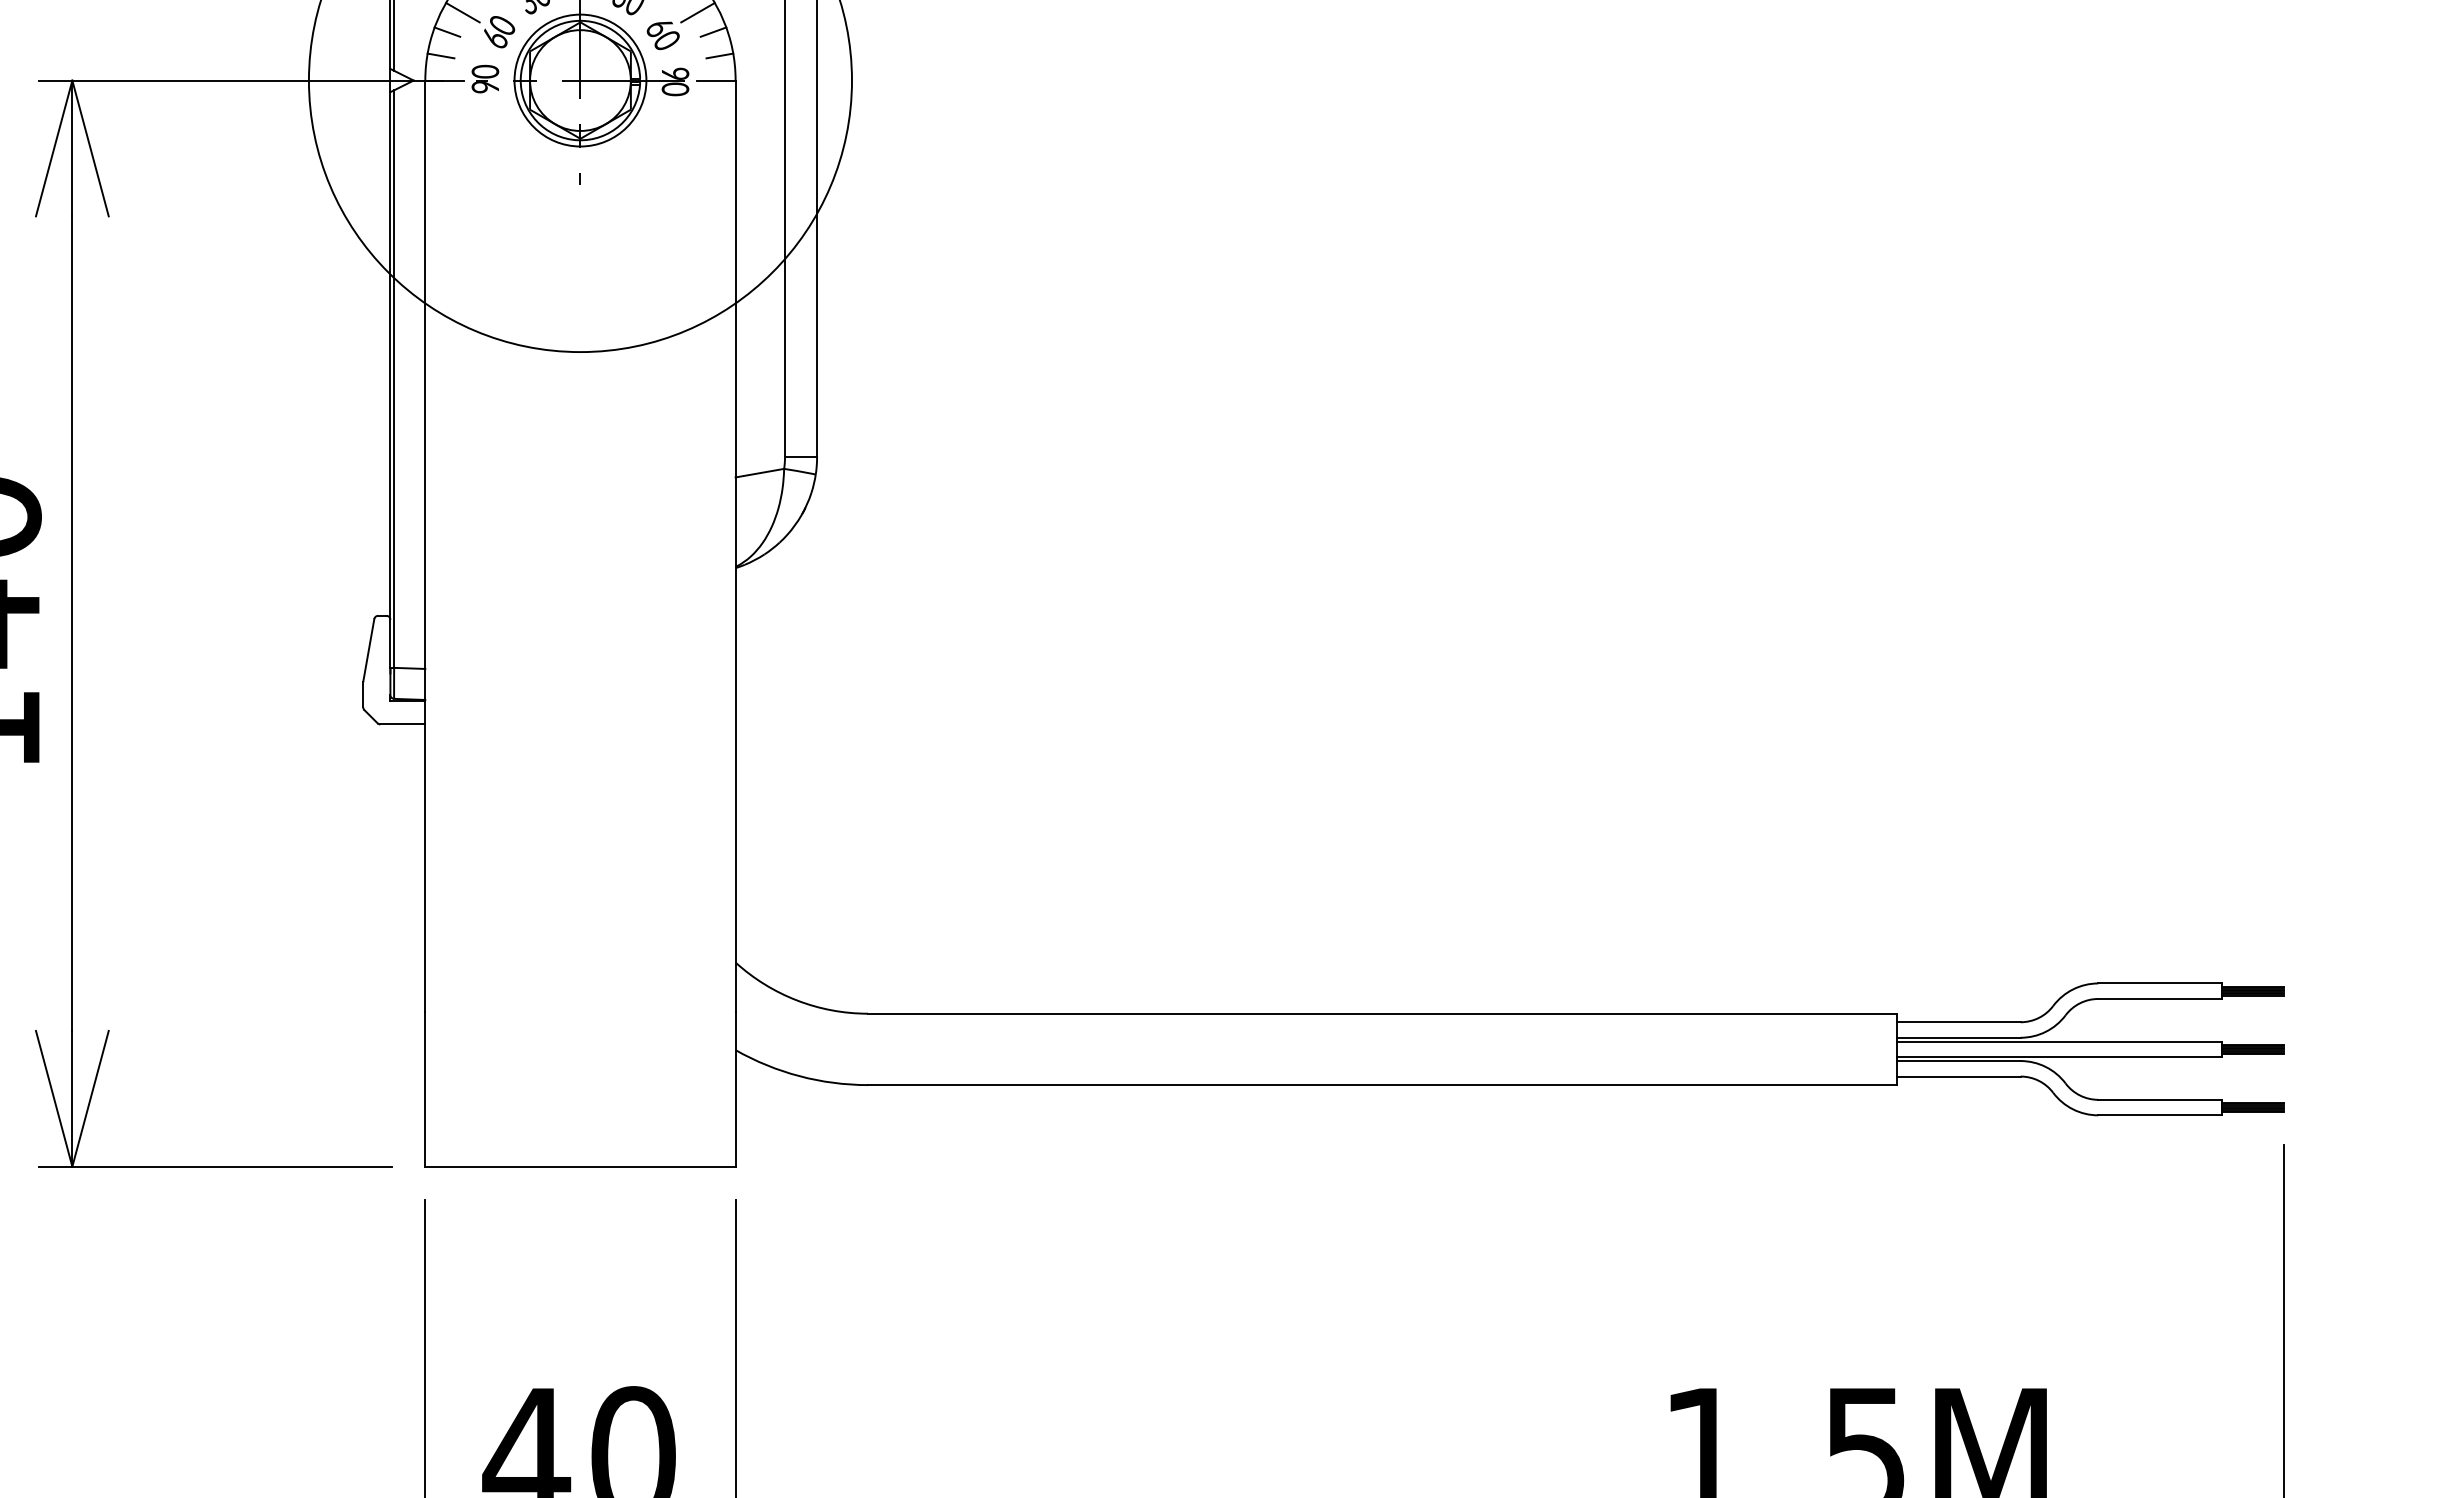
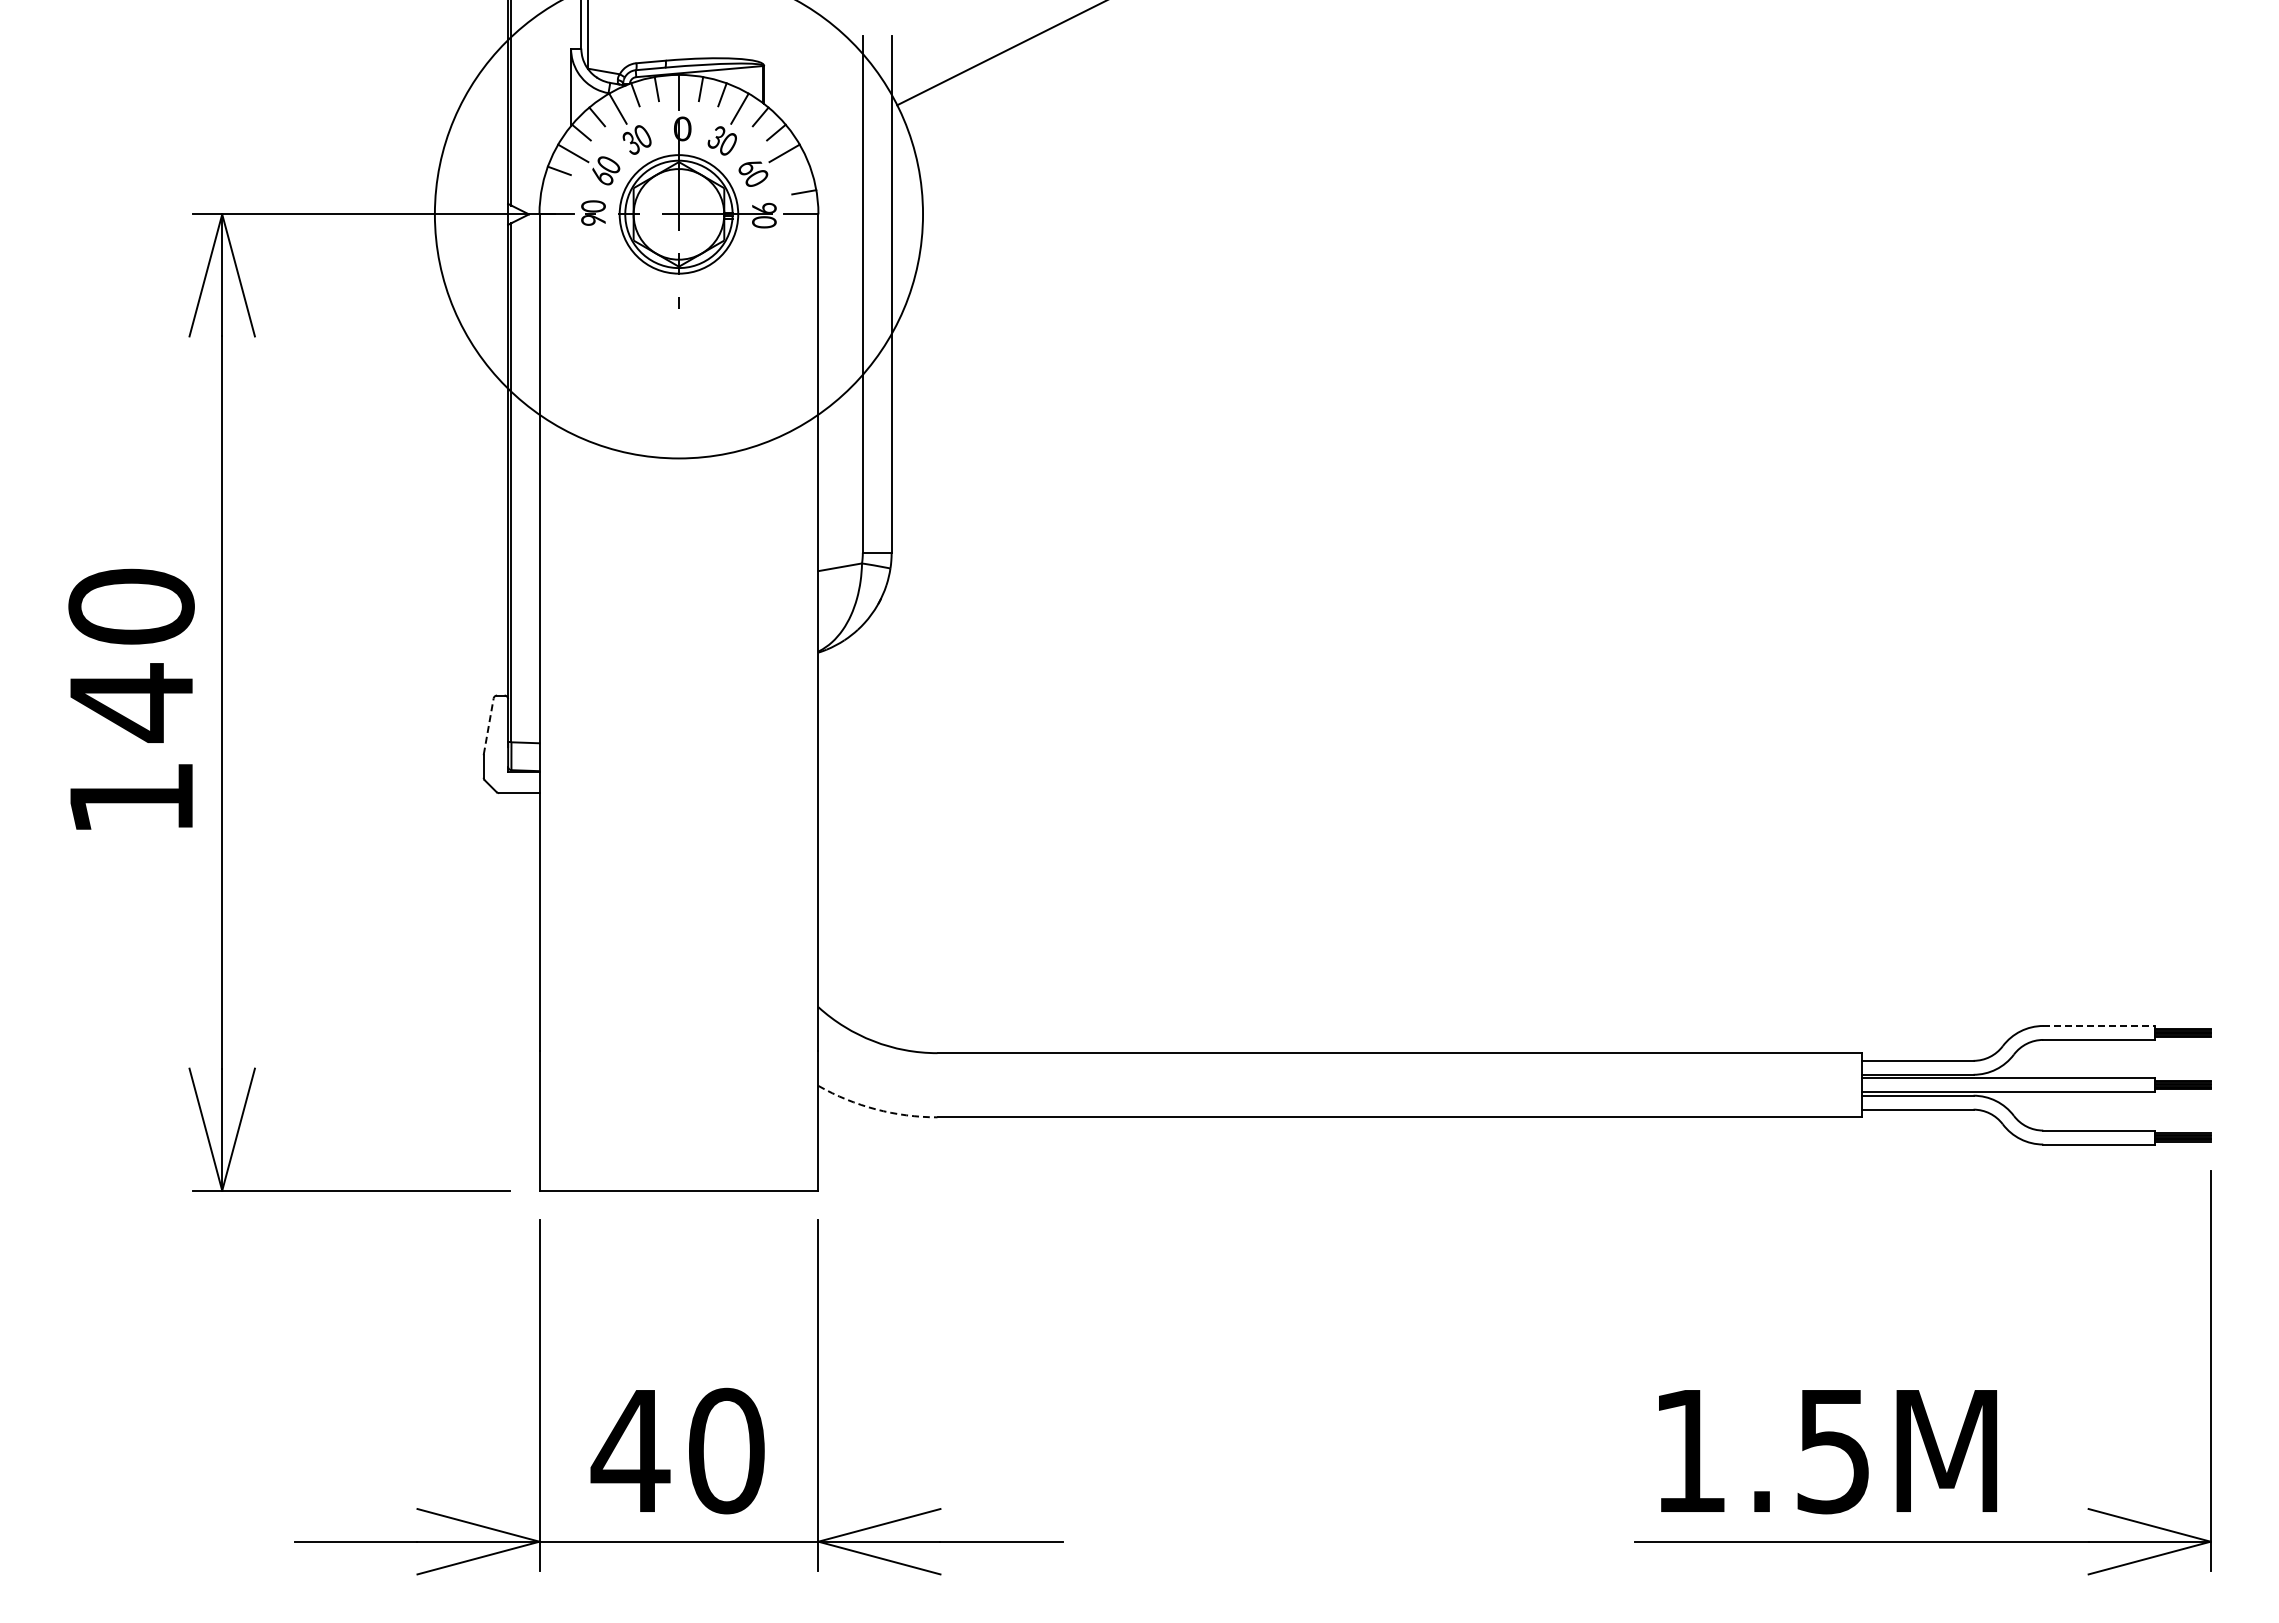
line: (713, 31) -> (798, 170), removed
line: (440, 56) -> (553, 192), removed
line: (368, 650) -> (488, 726), solid -> dashed
line: (2160, 982) -> (2099, 1025), solid -> dashed
arc: (799, 1076) -> (875, 1109), solid -> dashed

